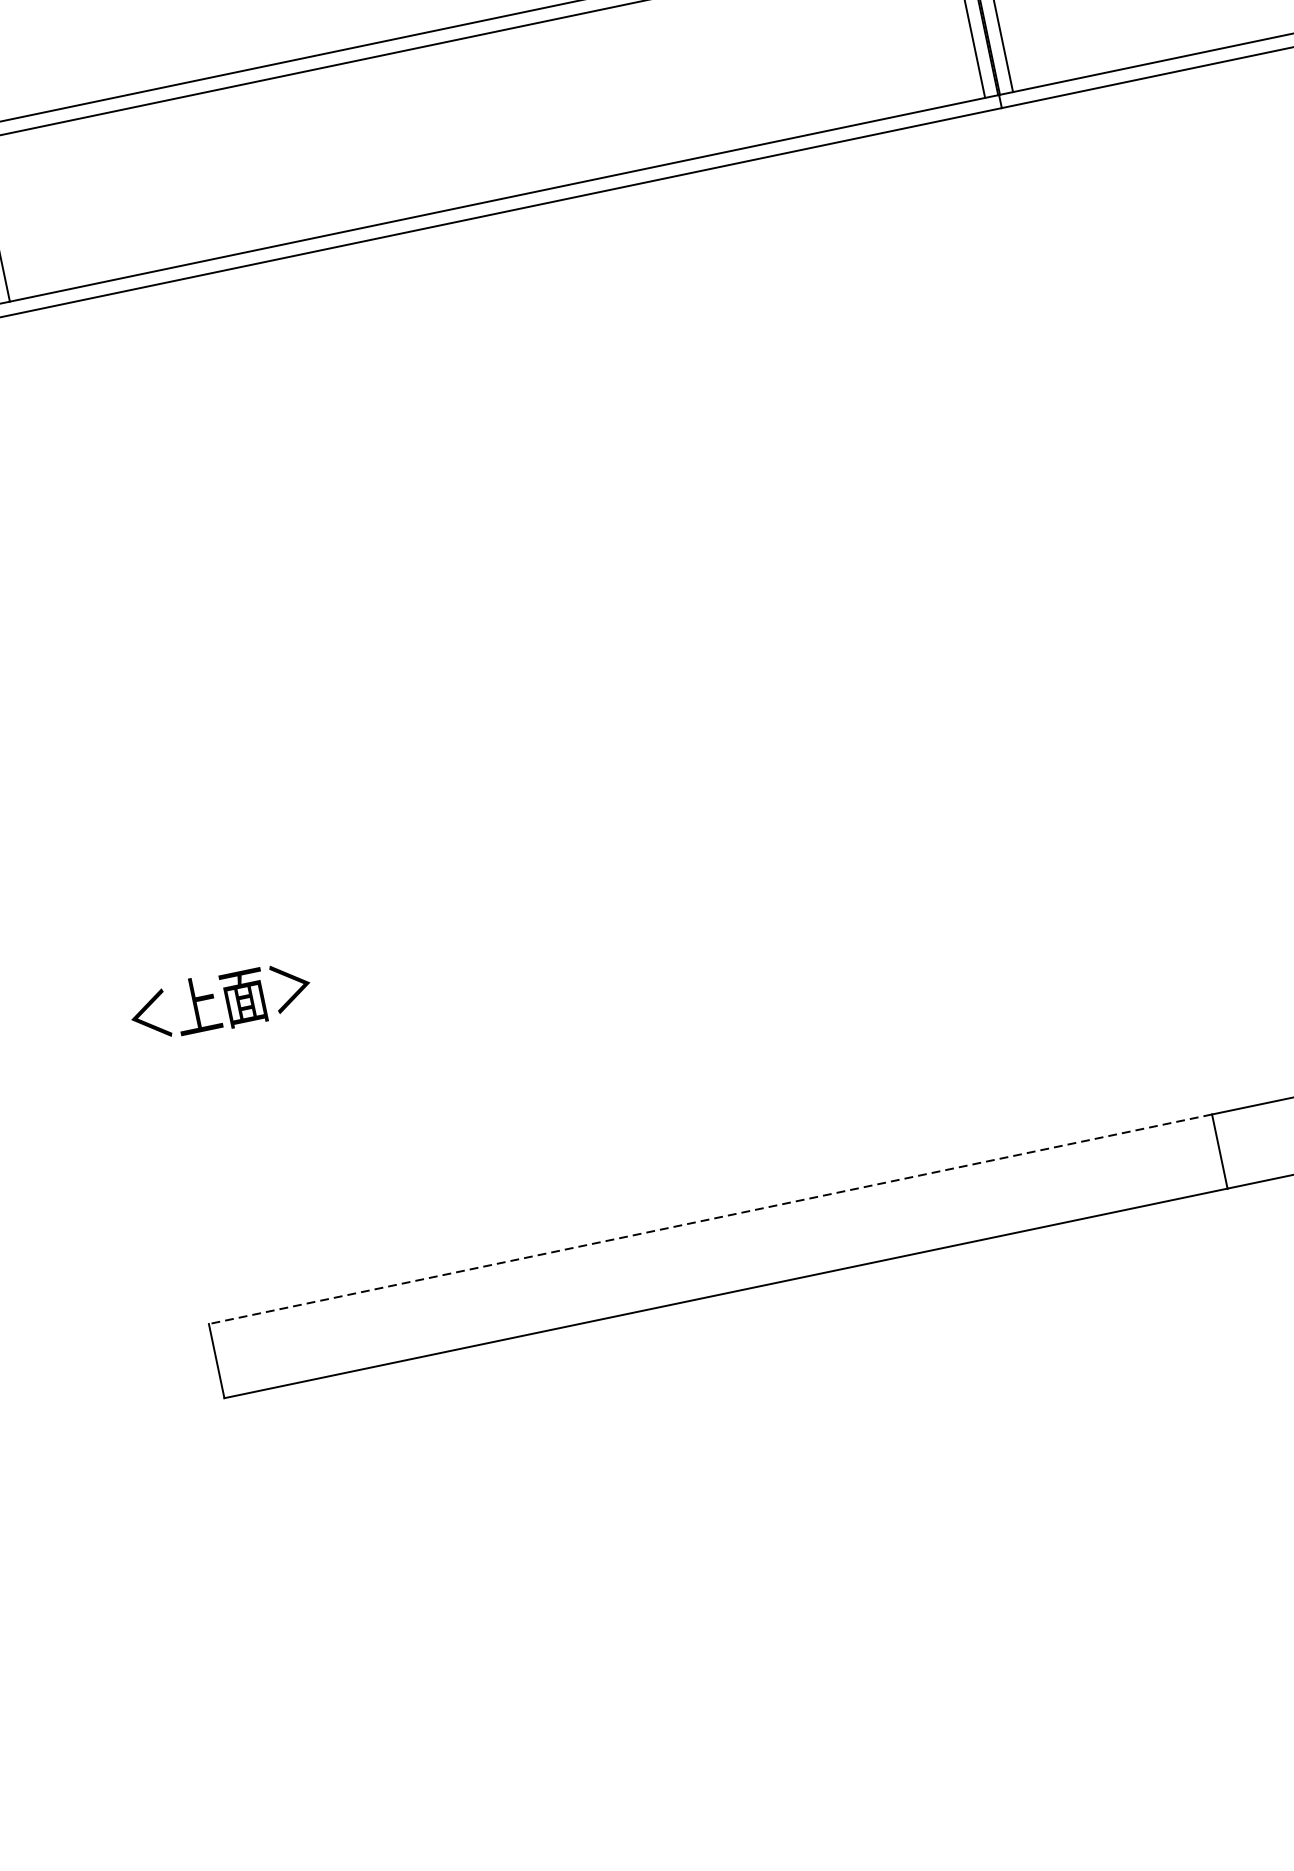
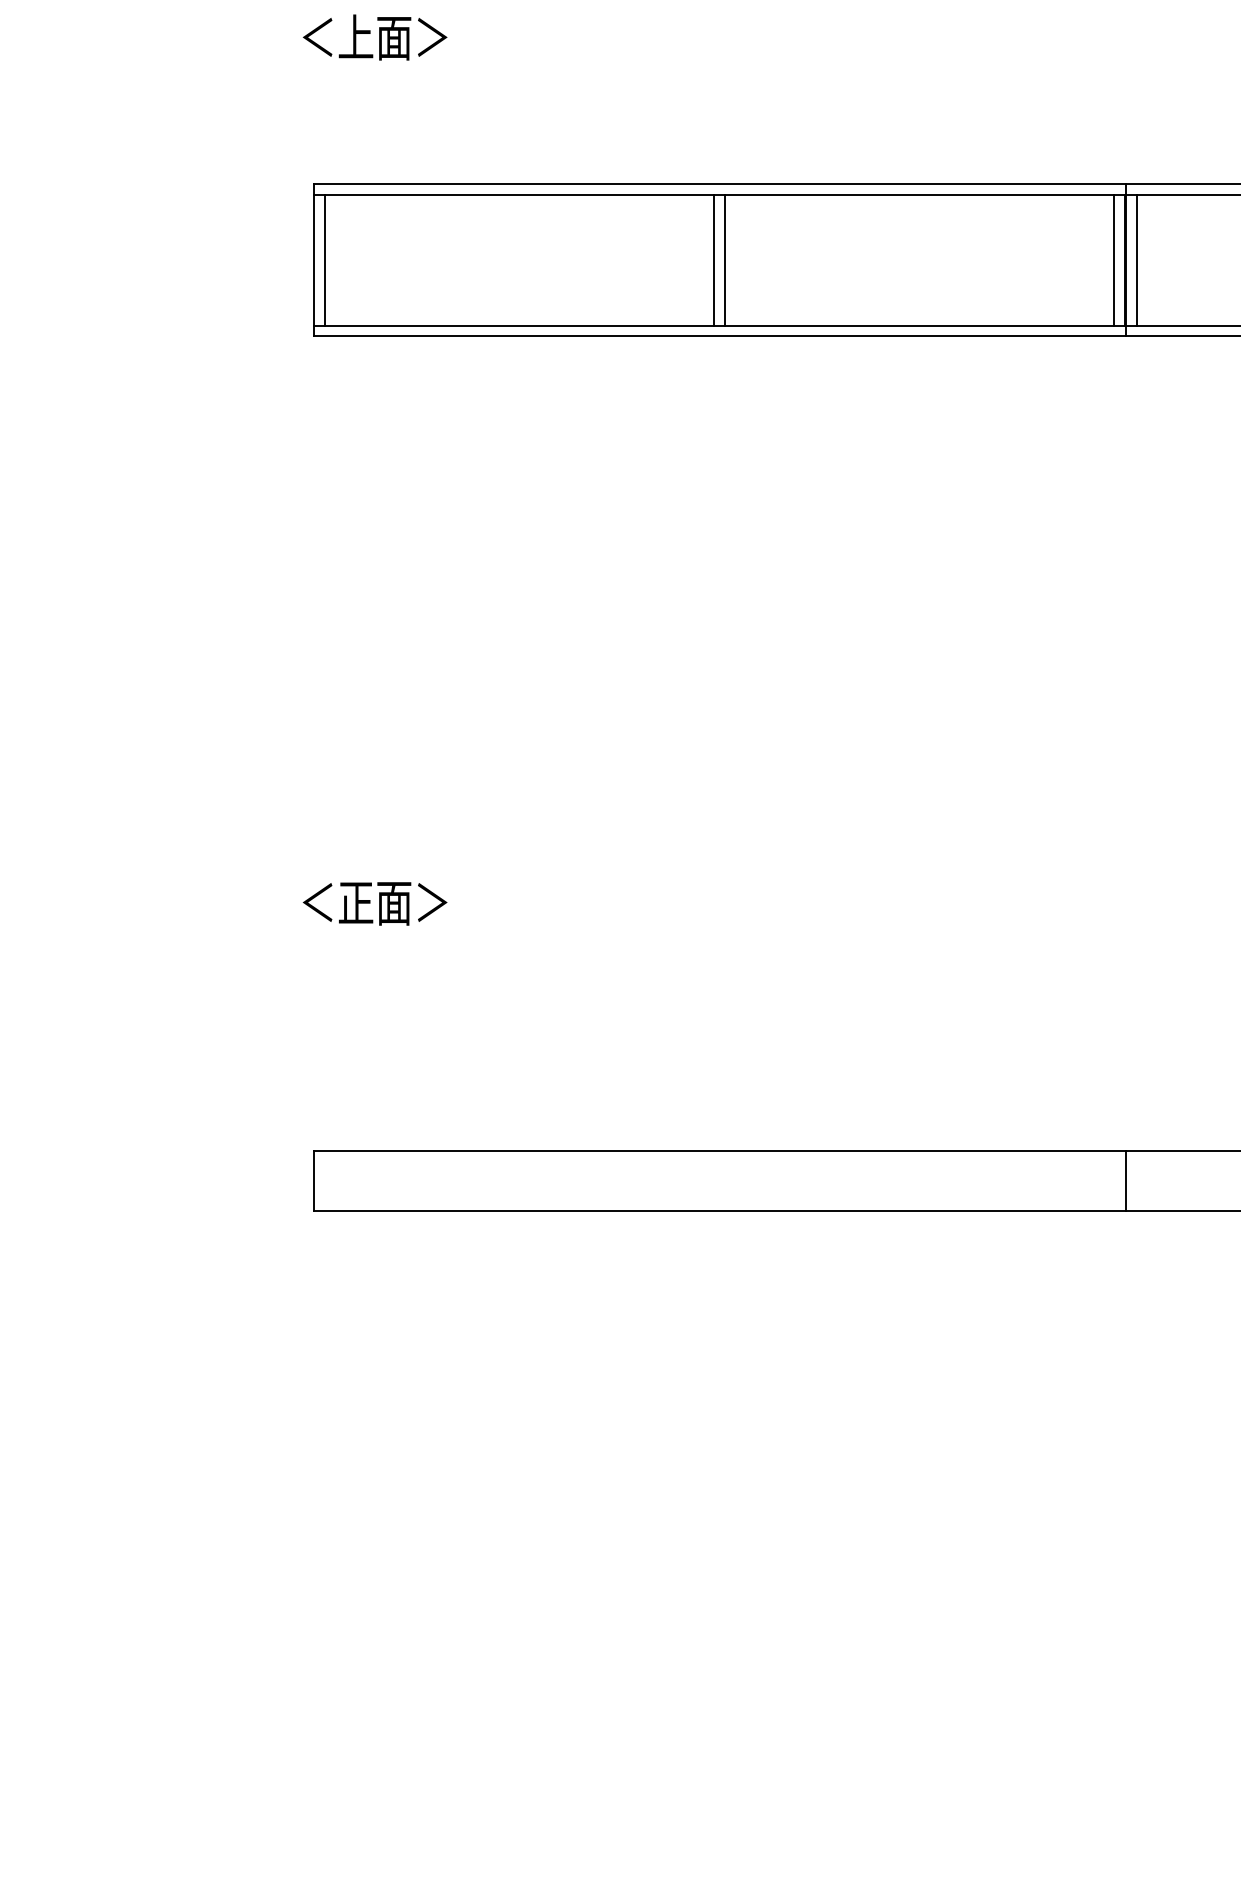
line: (486, 118) -> (724, 260), added
line: (474, 120) -> (714, 260), added
text: (196, 1005) -> (355, 901), ＜上面＞ -> ＜正面＞
line: (710, 1218) -> (719, 1150), dashed -> solid

